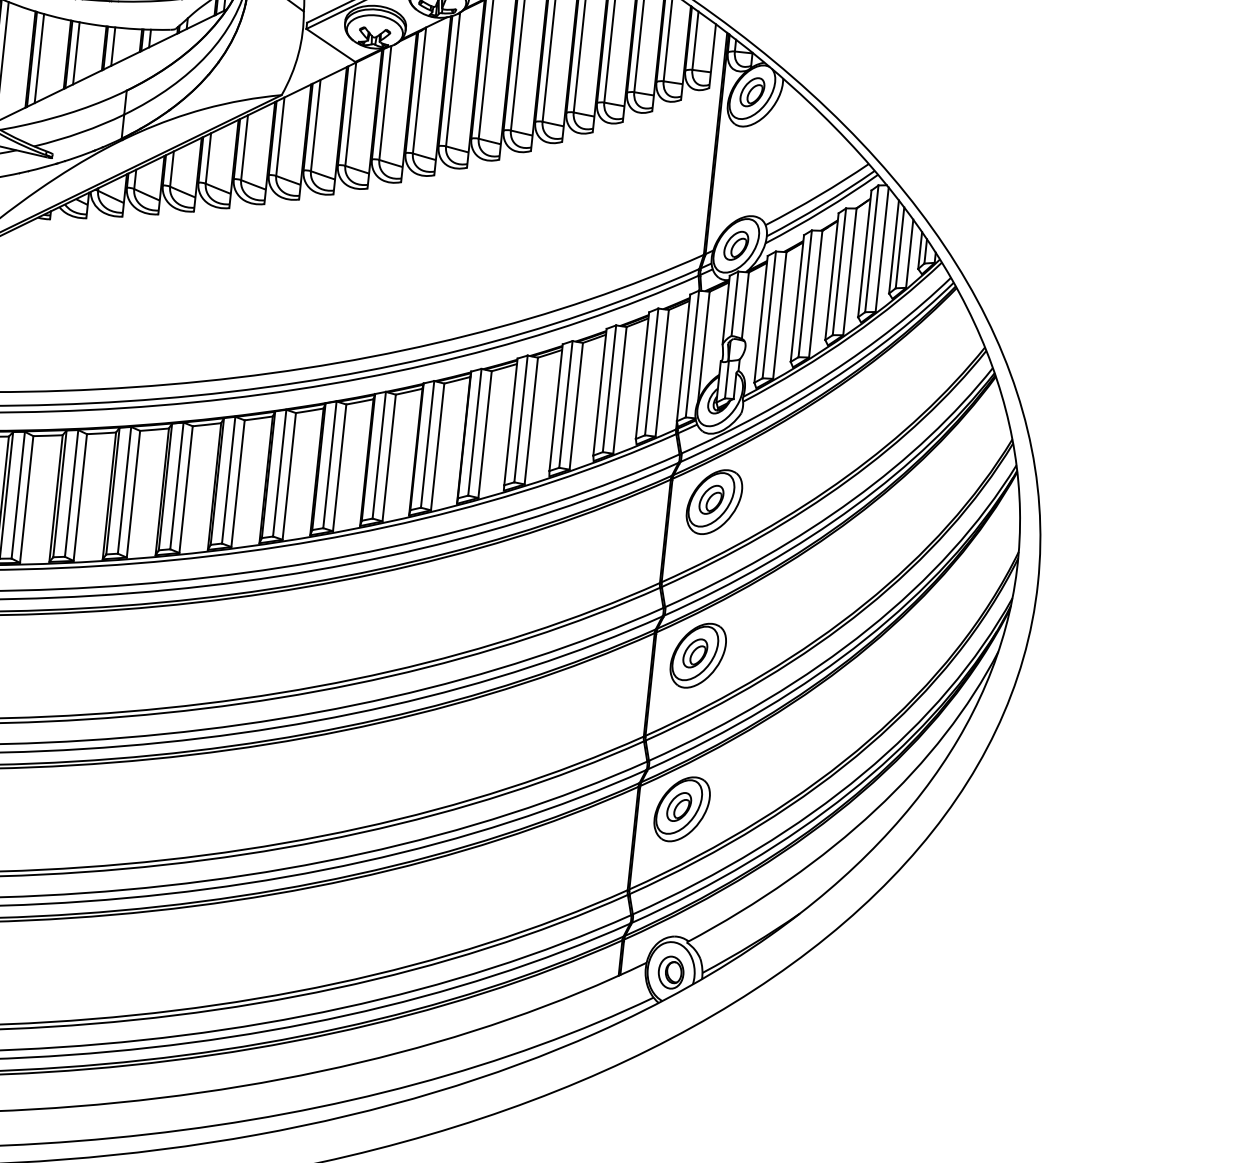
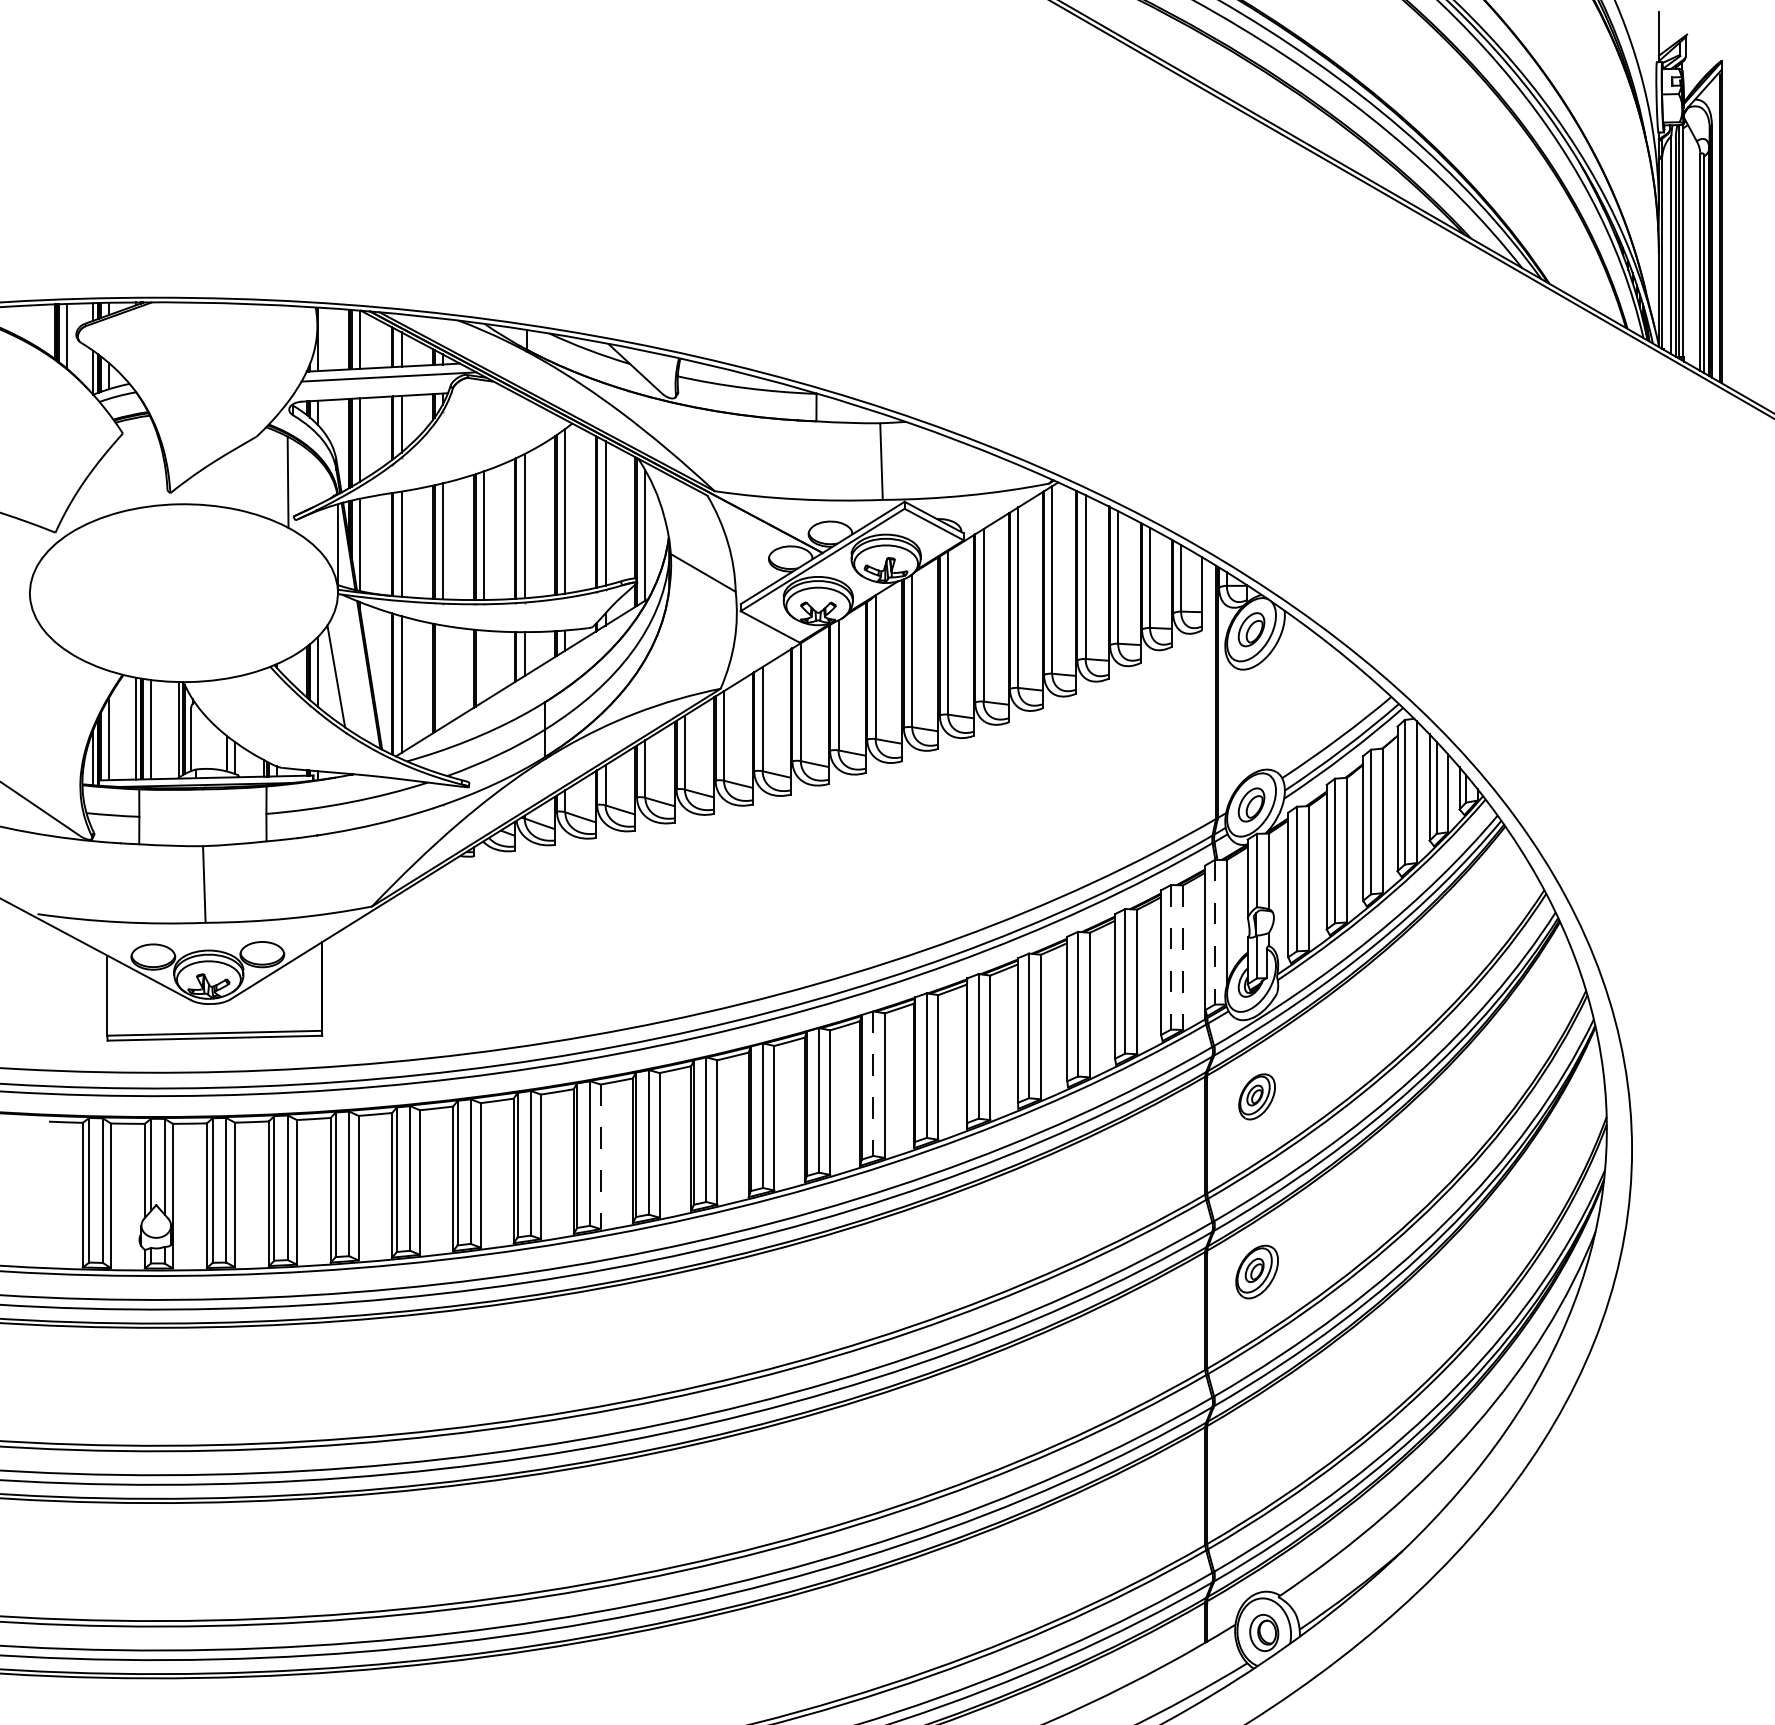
line: (76, 52) -> (483, 665), removed
line: (39, 58) -> (442, 676), removed
line: (692, 354) -> (1214, 932), solid -> dashed
line: (652, 372) -> (1171, 957), solid -> dashed
line: (662, 374) -> (1183, 958), solid -> dashed
line: (379, 455) -> (873, 1084), solid -> dashed
line: (133, 494) -> (600, 1157), solid -> dashed
part: (713, 501) -> (1256, 1096), size x0.6
part: (697, 655) -> (1256, 1271), size x0.7
part: (681, 808) -> (1256, 1446), removed

